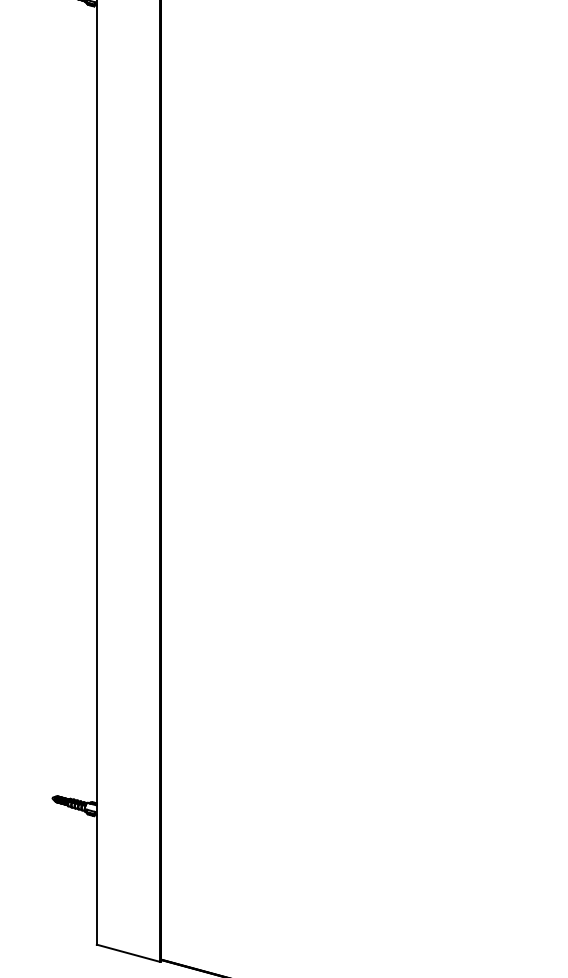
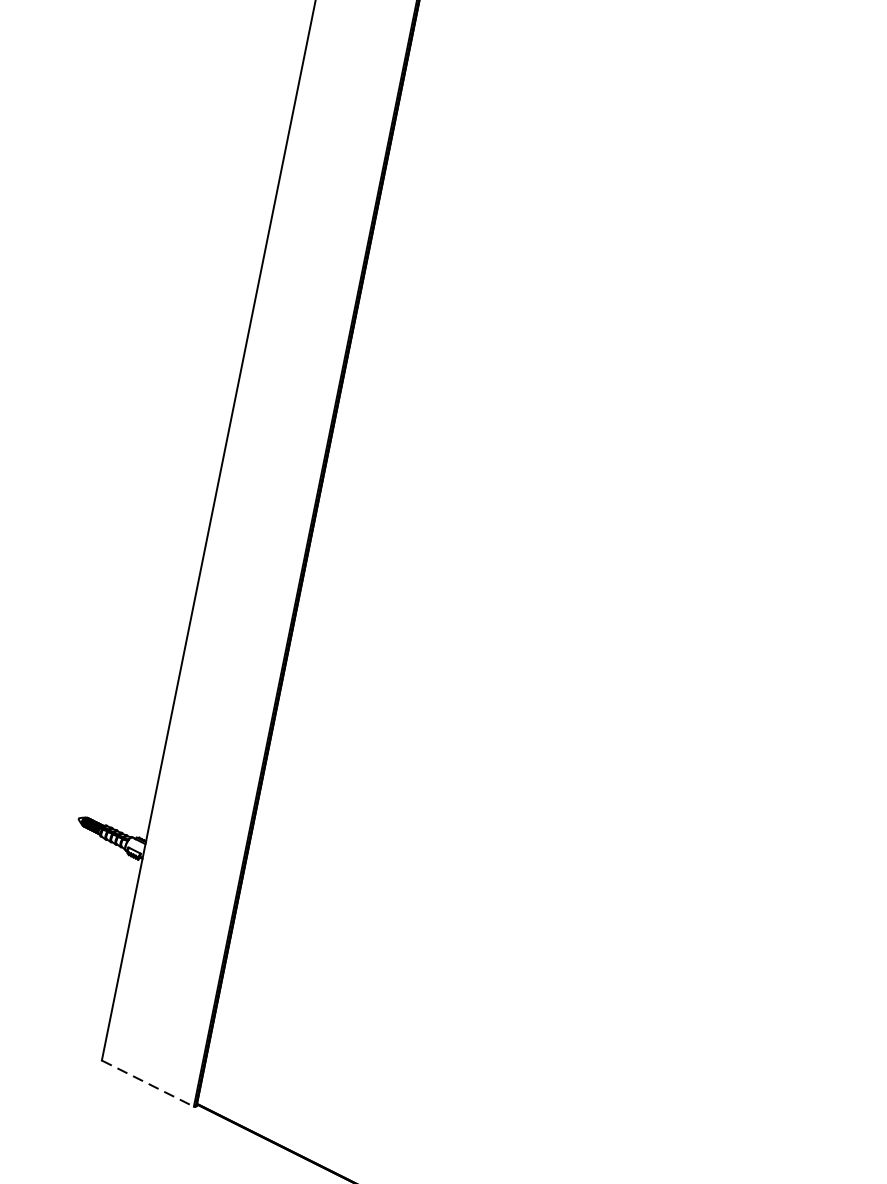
line: (128, 953) -> (148, 1084), solid -> dashed

